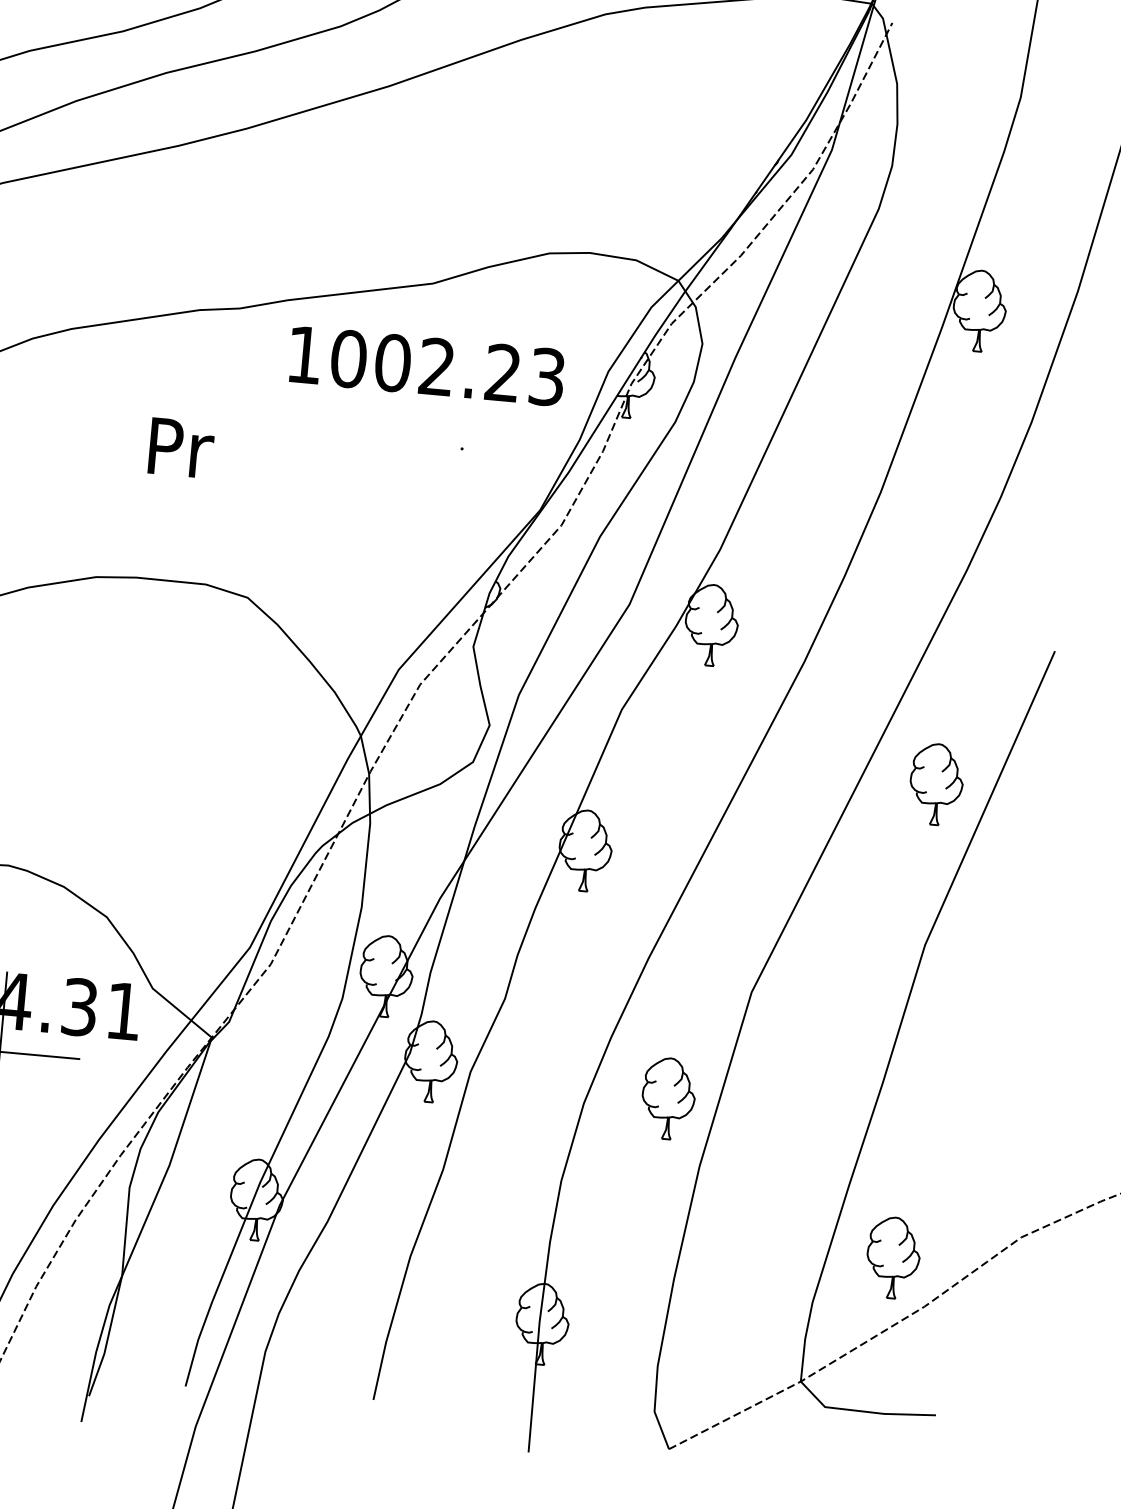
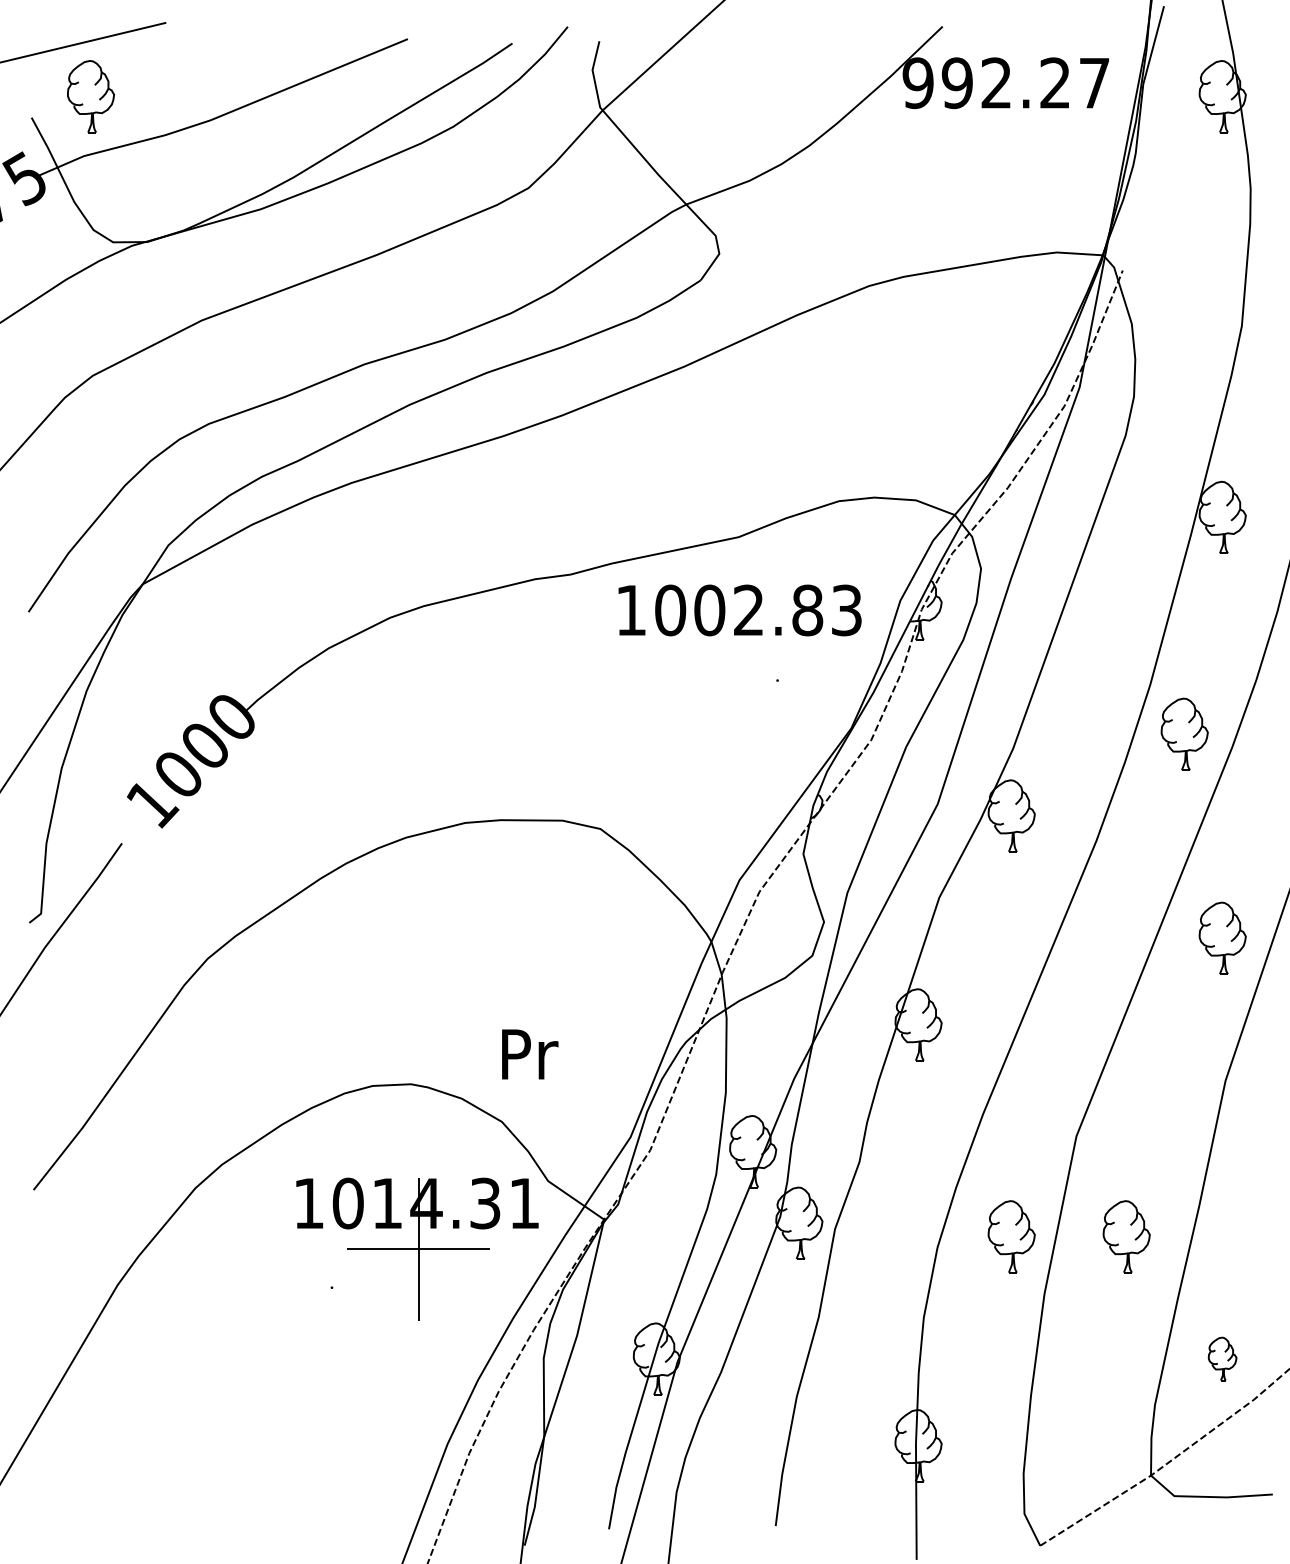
text: (502, 373) -> (807, 610), 1002.23 -> 1002.83
text: (181, 448) -> (530, 1054), moved
part: (914, 550) -> (1184, 733), added
part: (797, 1110) -> (1126, 1236), added
part: (893, 1257) -> (1222, 1358), size x0.6

